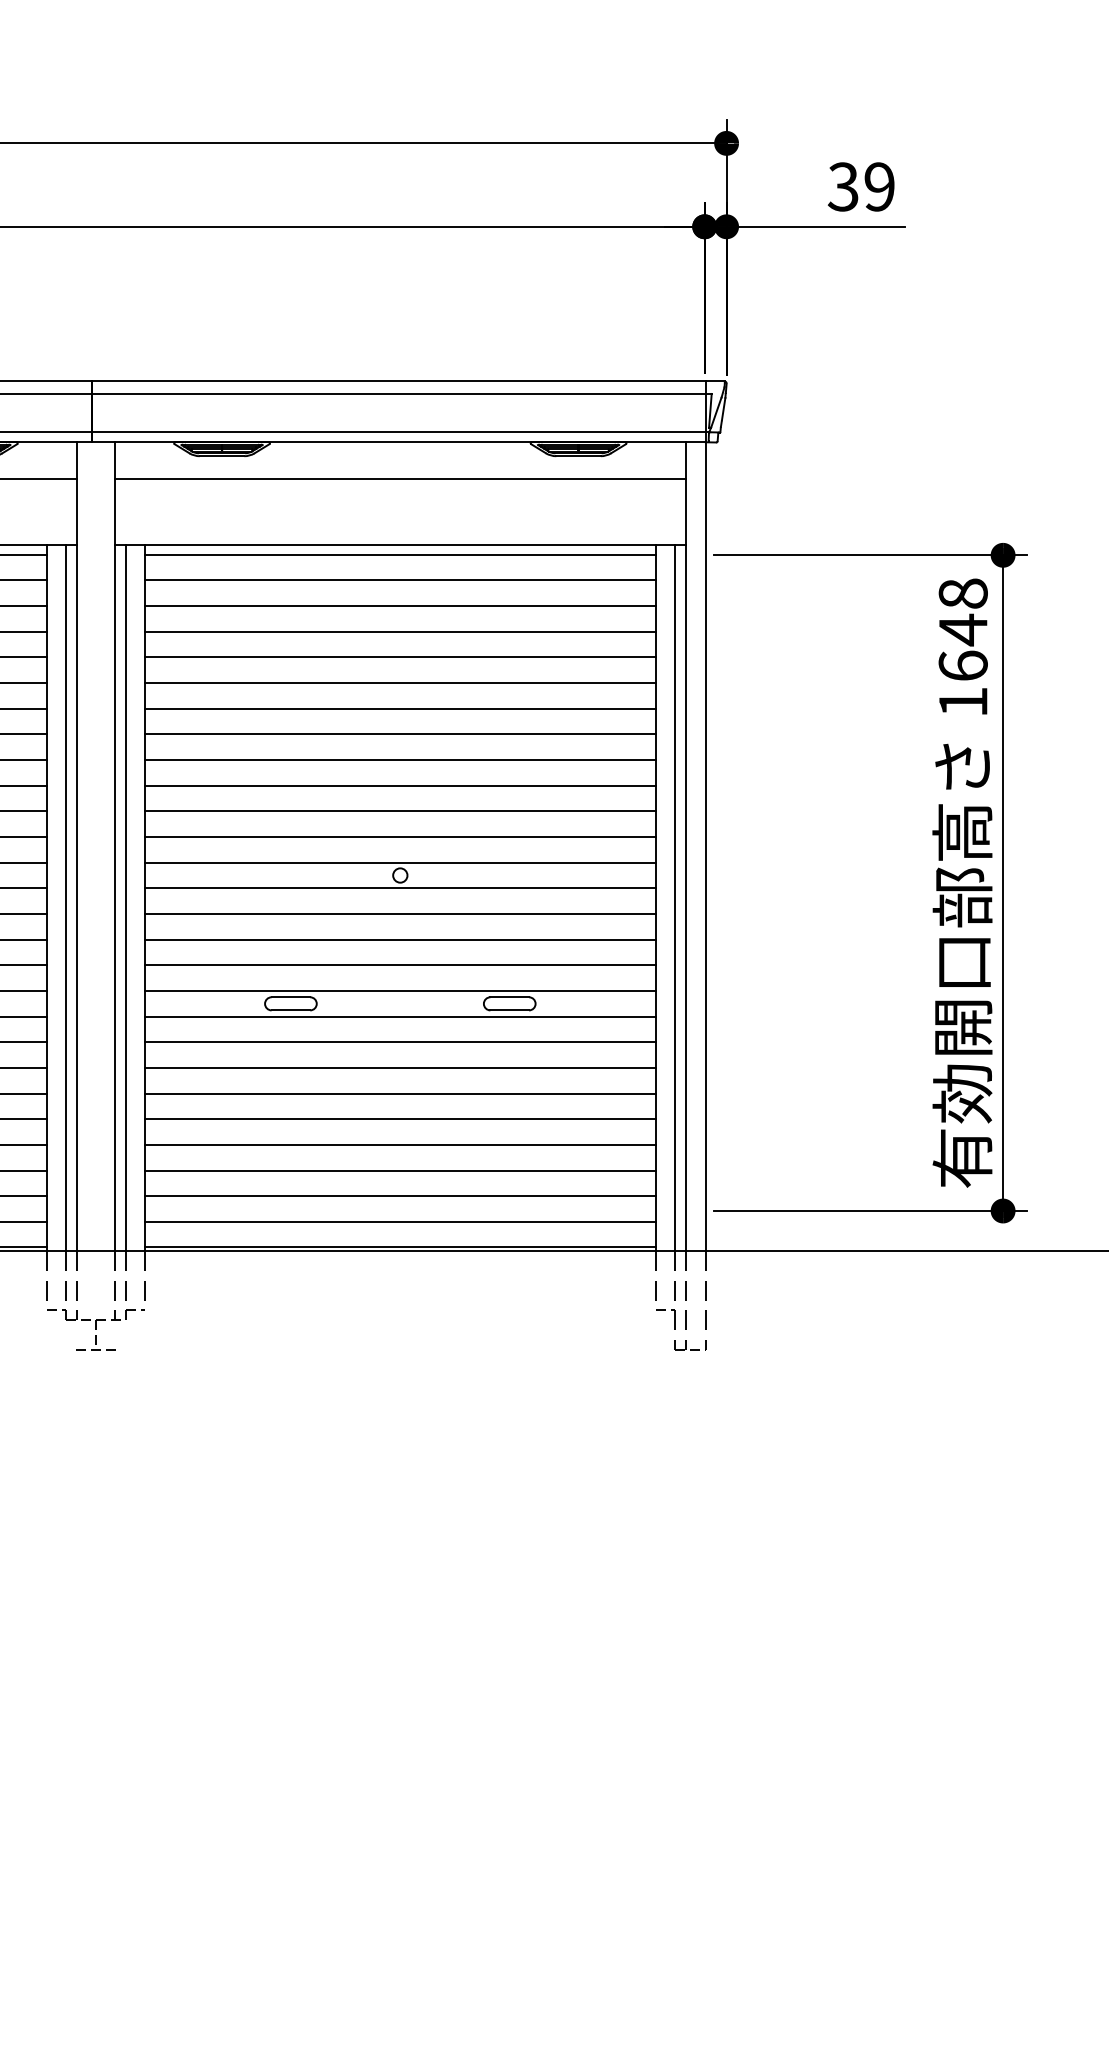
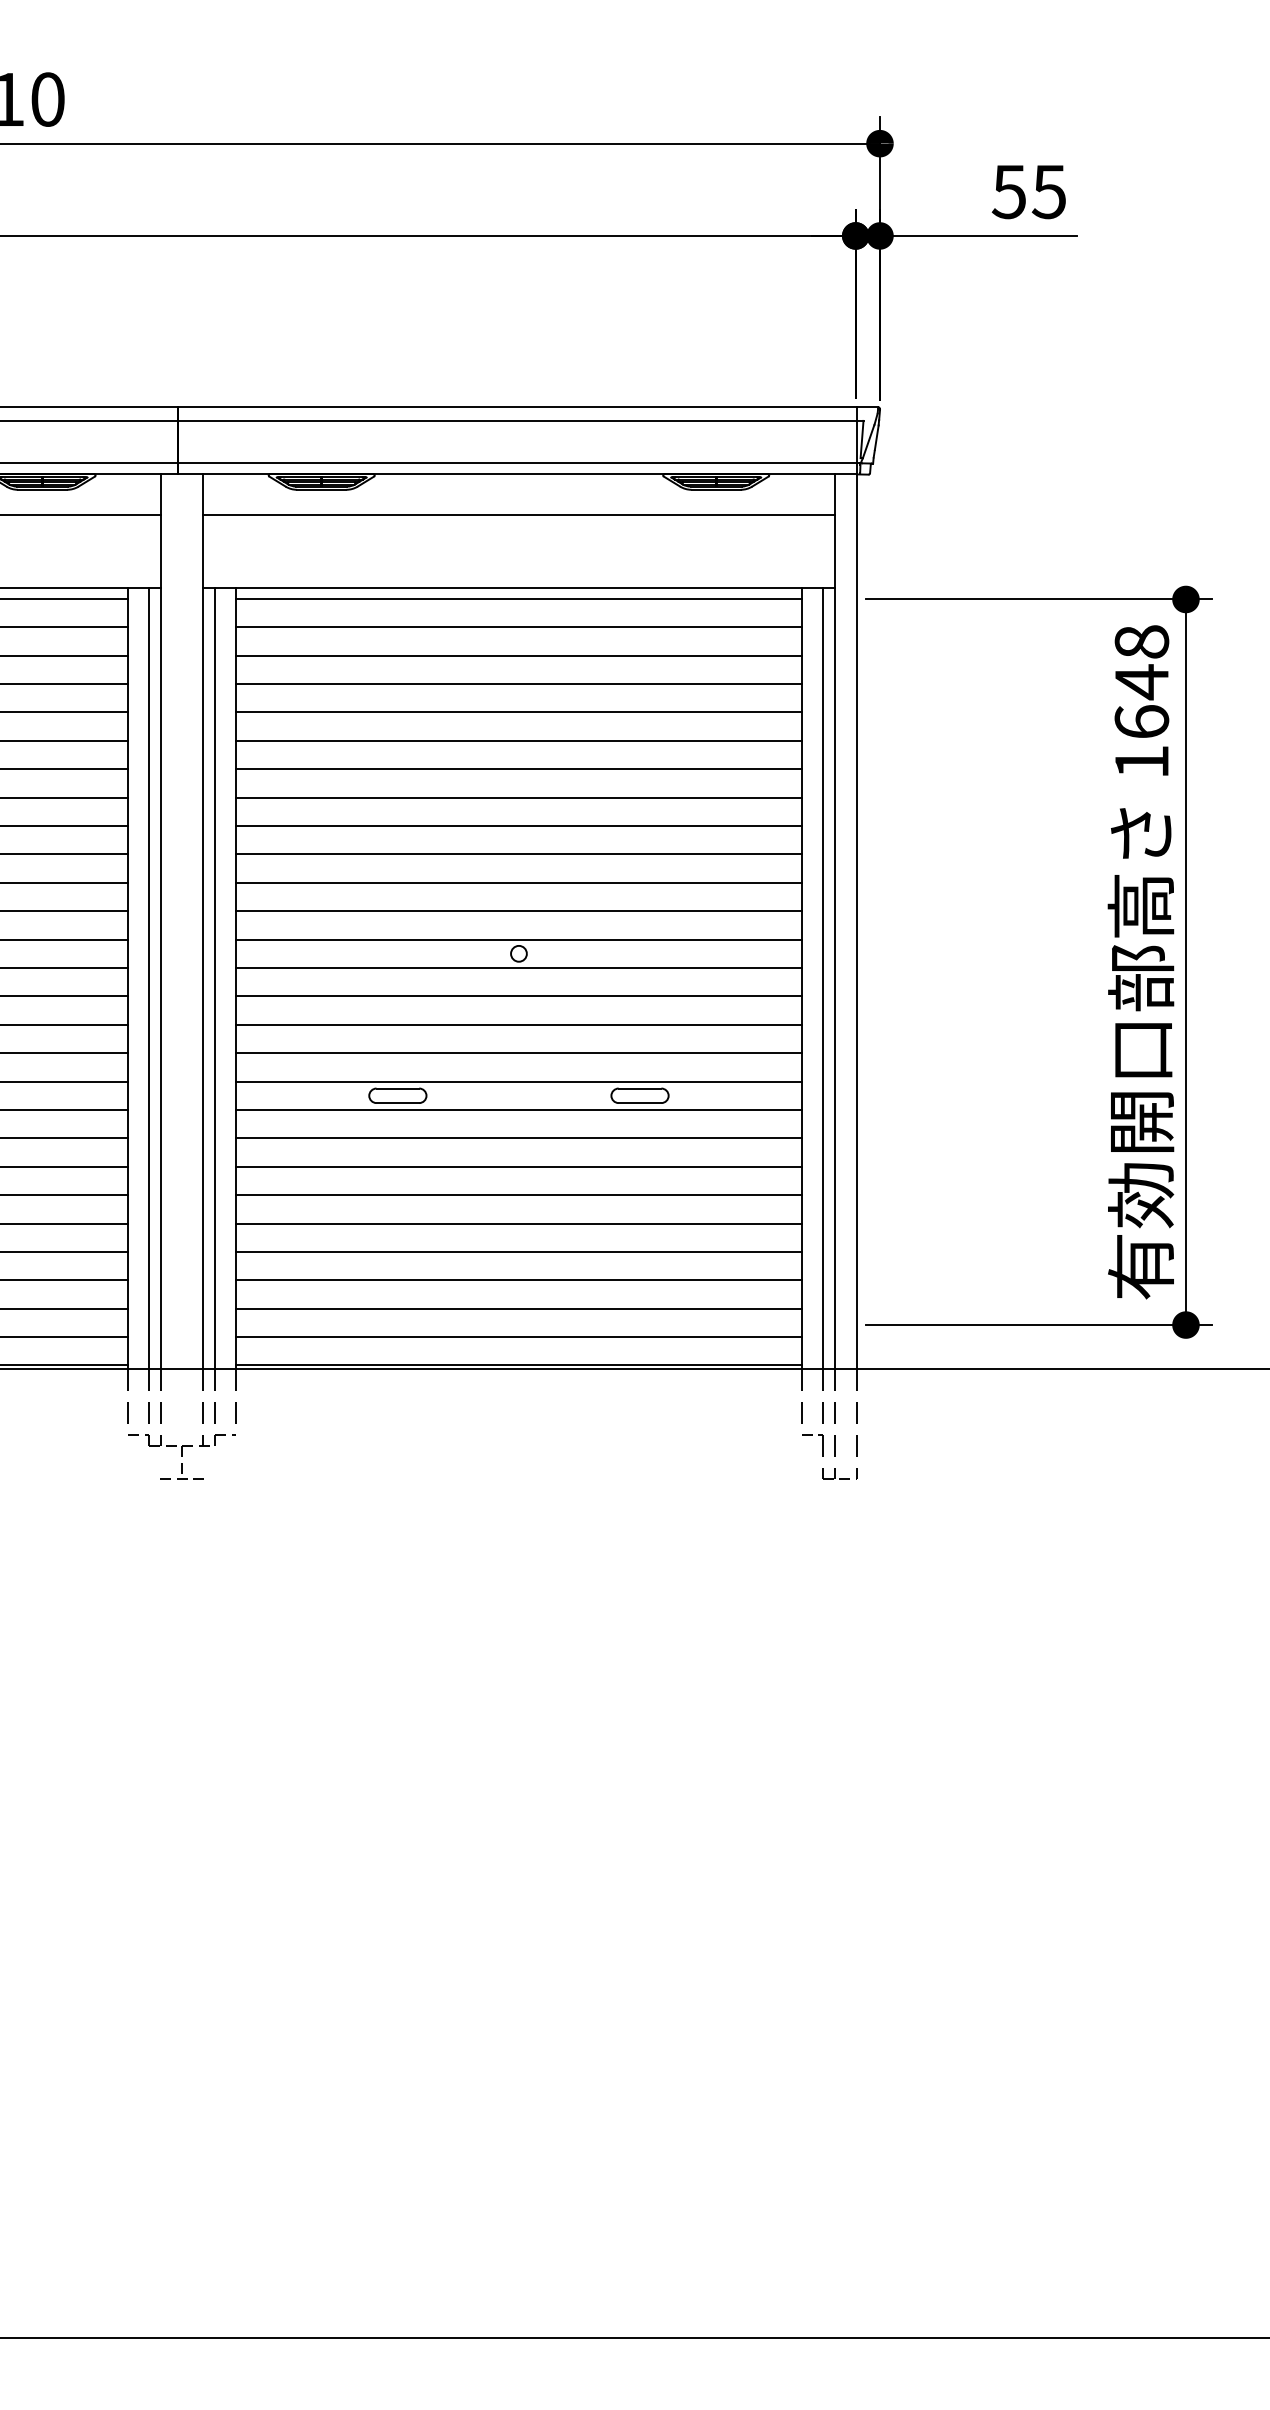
text: (860, 186) -> (1028, 191), 39 -> 55

